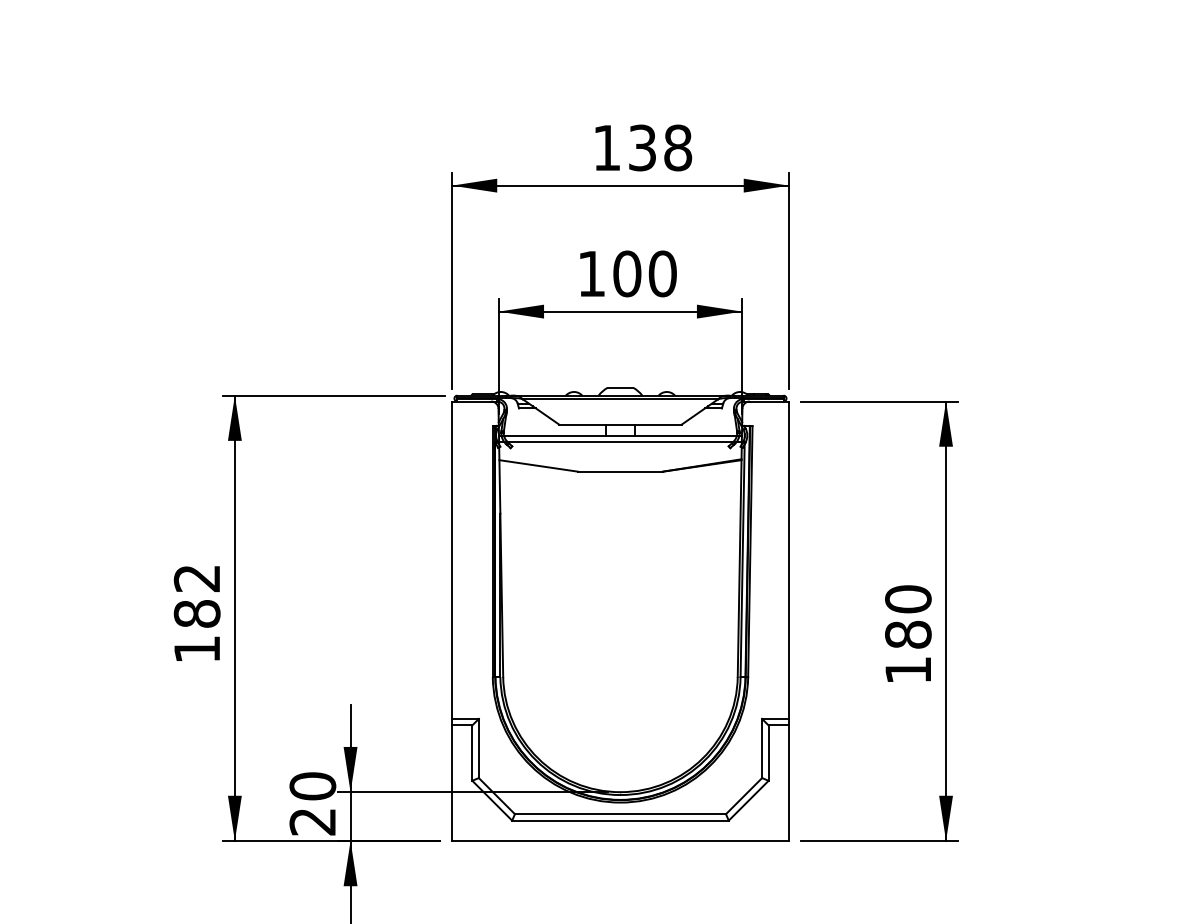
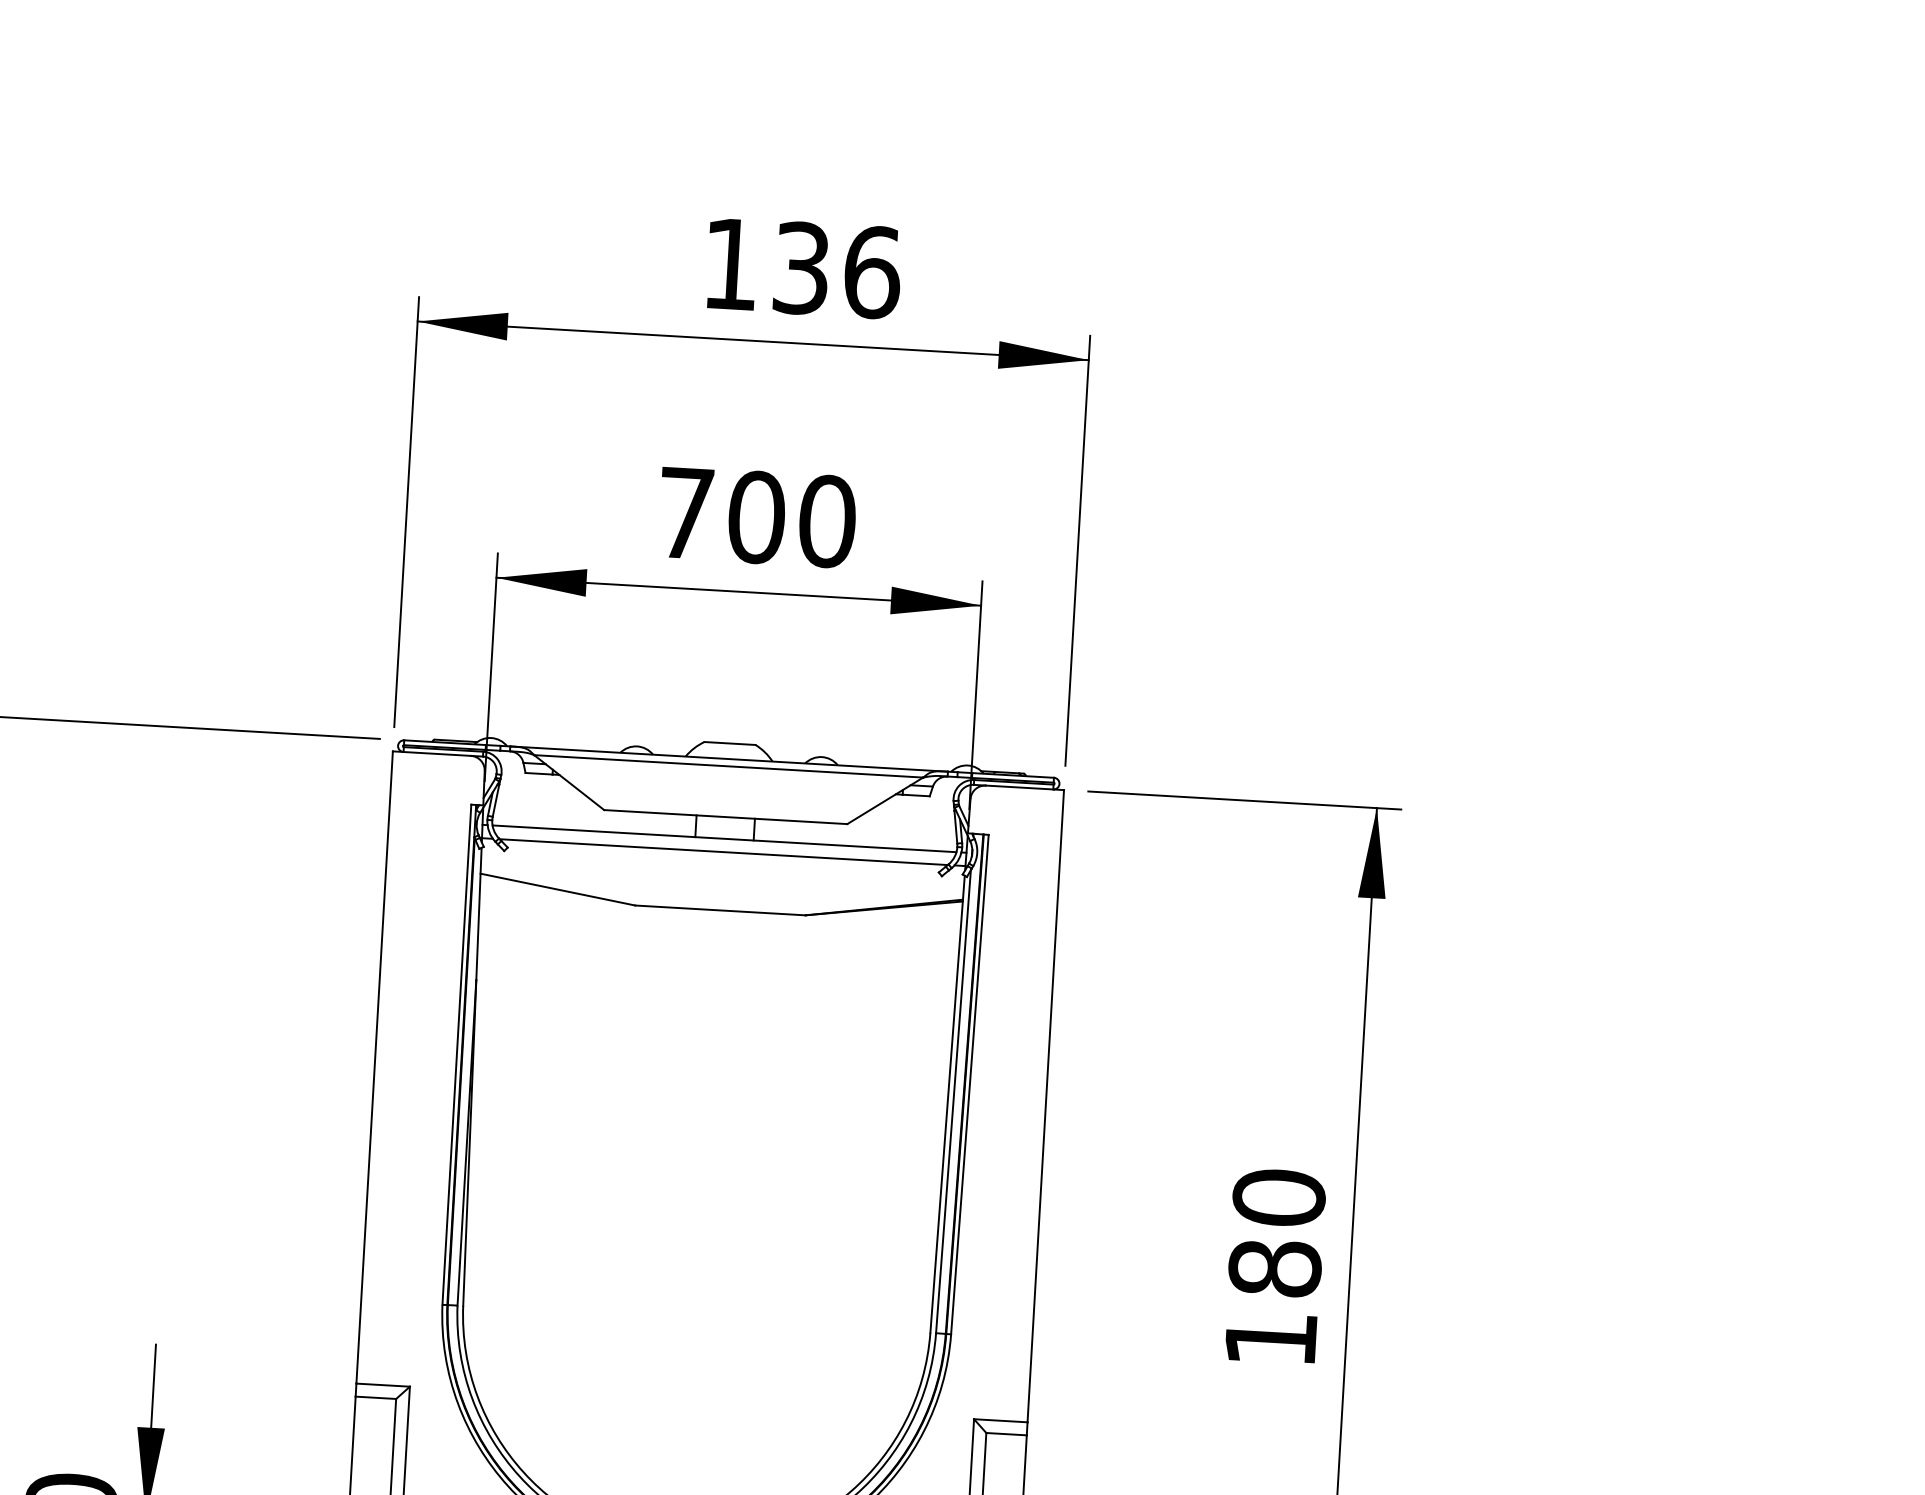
text: (678, 147) -> (873, 271), 138 -> 136
text: (591, 273) -> (685, 512), 100 -> 700

